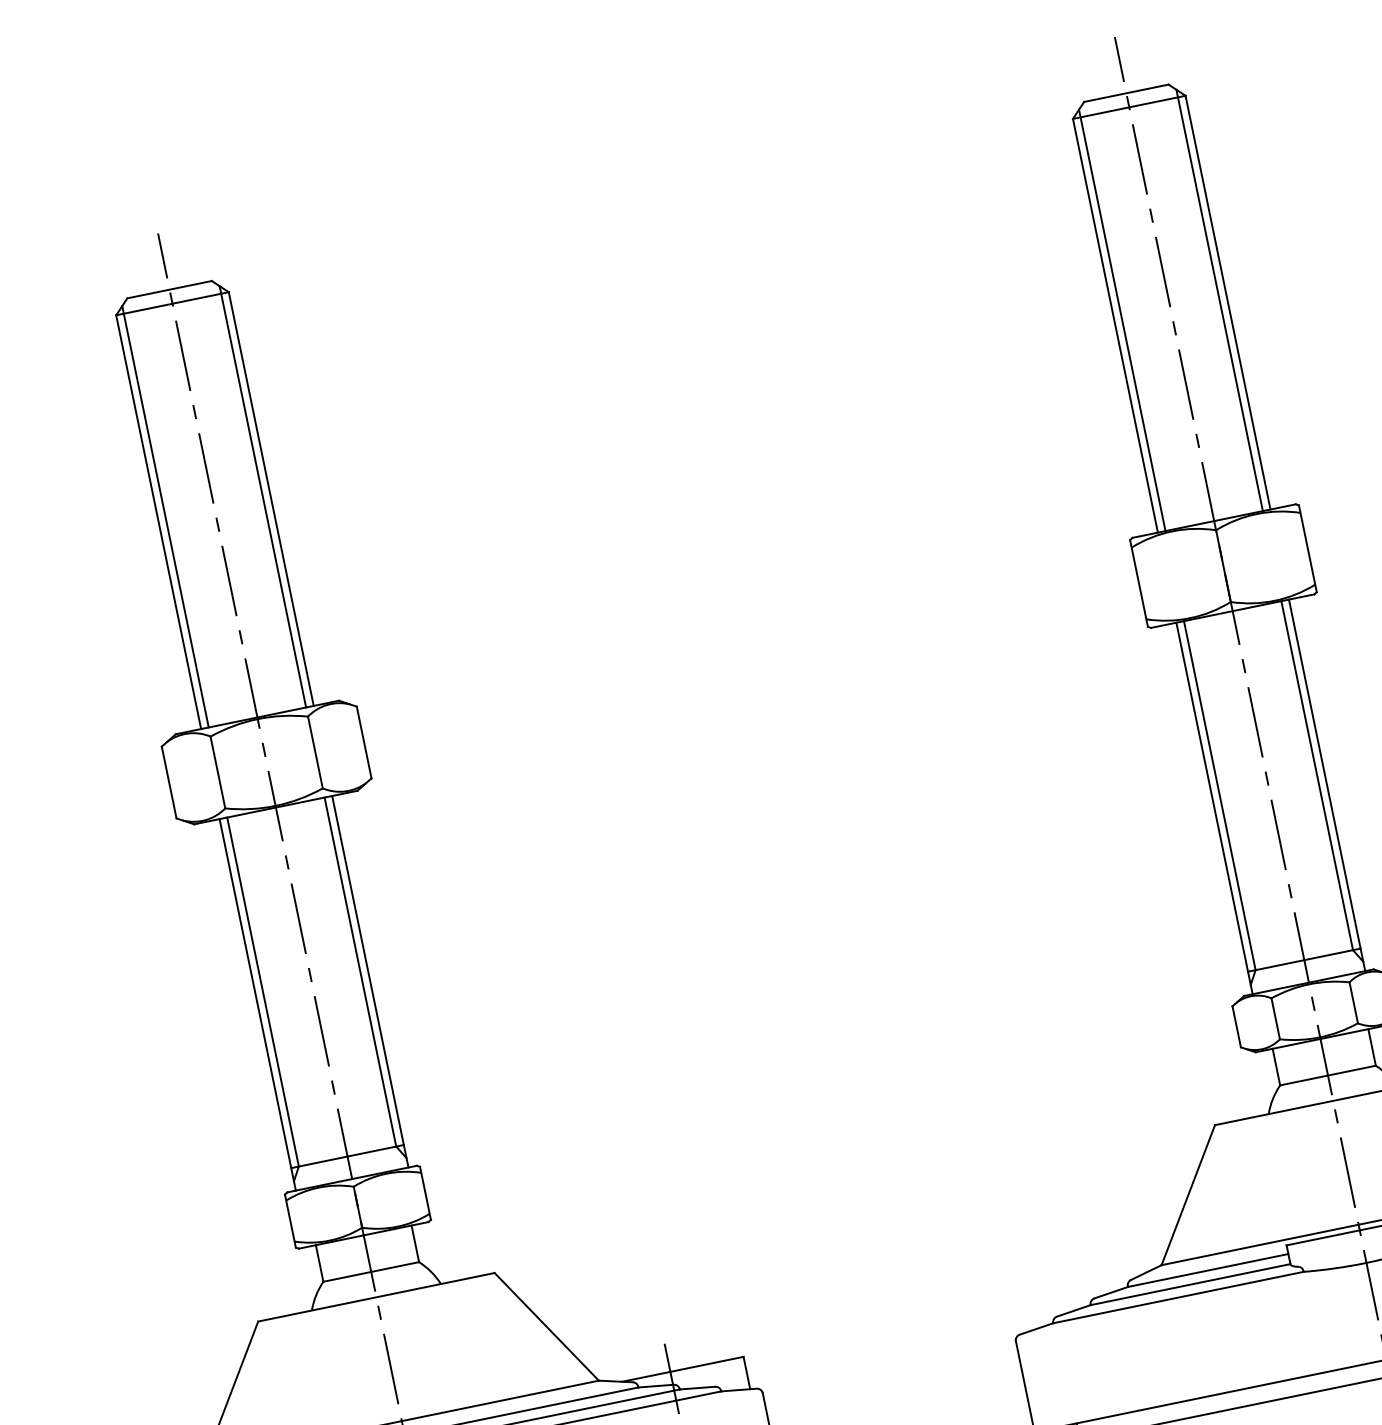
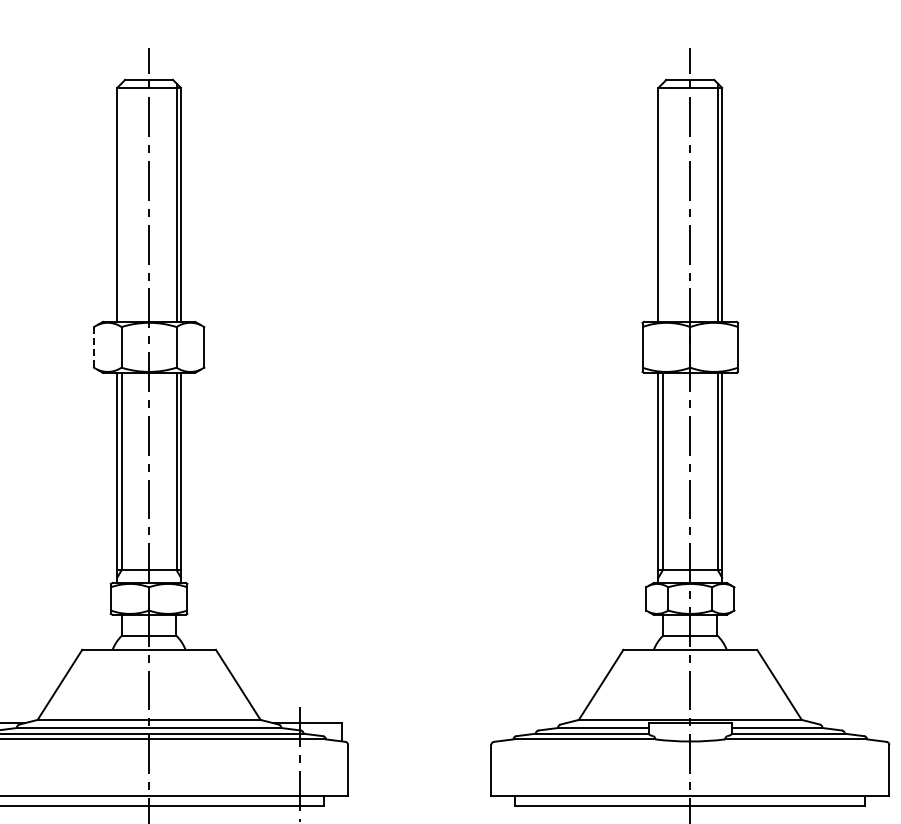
line: (1121, 320) -> (662, 202), removed
line: (165, 516) -> (121, 202), removed
line: (168, 782) -> (93, 347), solid -> dashed

